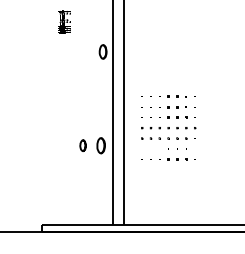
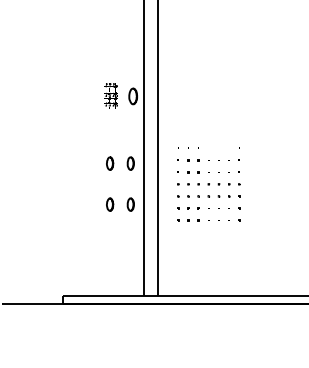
part: (64, 21) -> (110, 95), moved
curve: (85, 110) -> (112, 163), added
part: (100, 110) -> (130, 163), added
part: (100, 145) -> (130, 204), size x0.71

